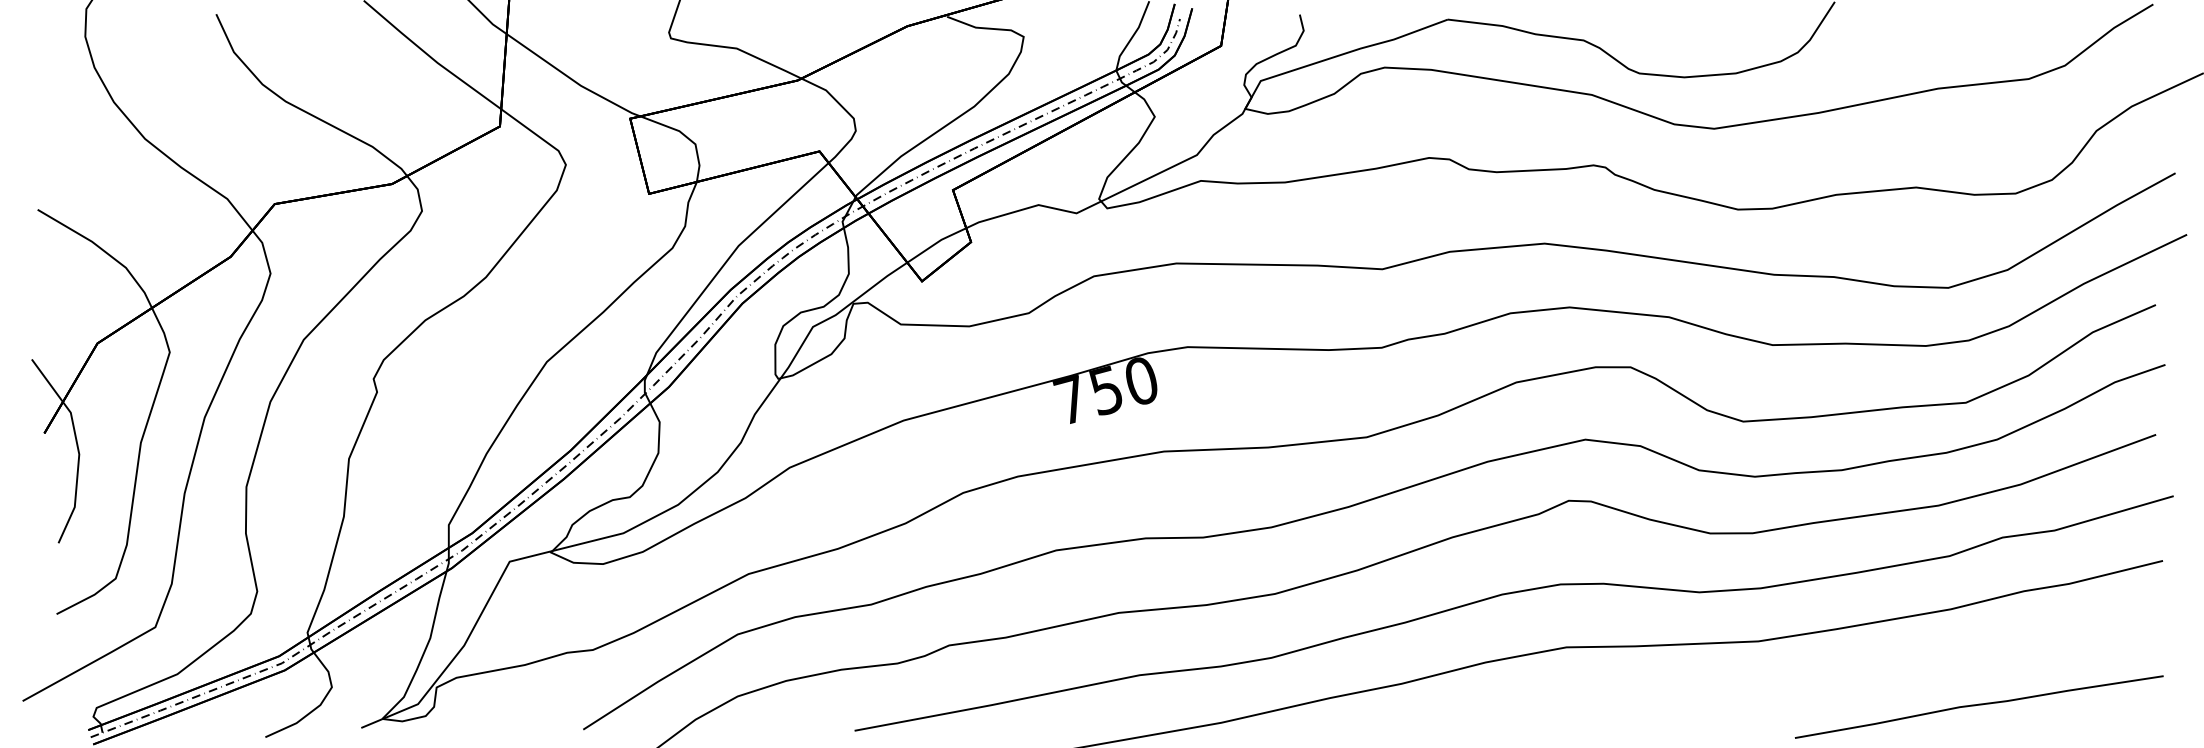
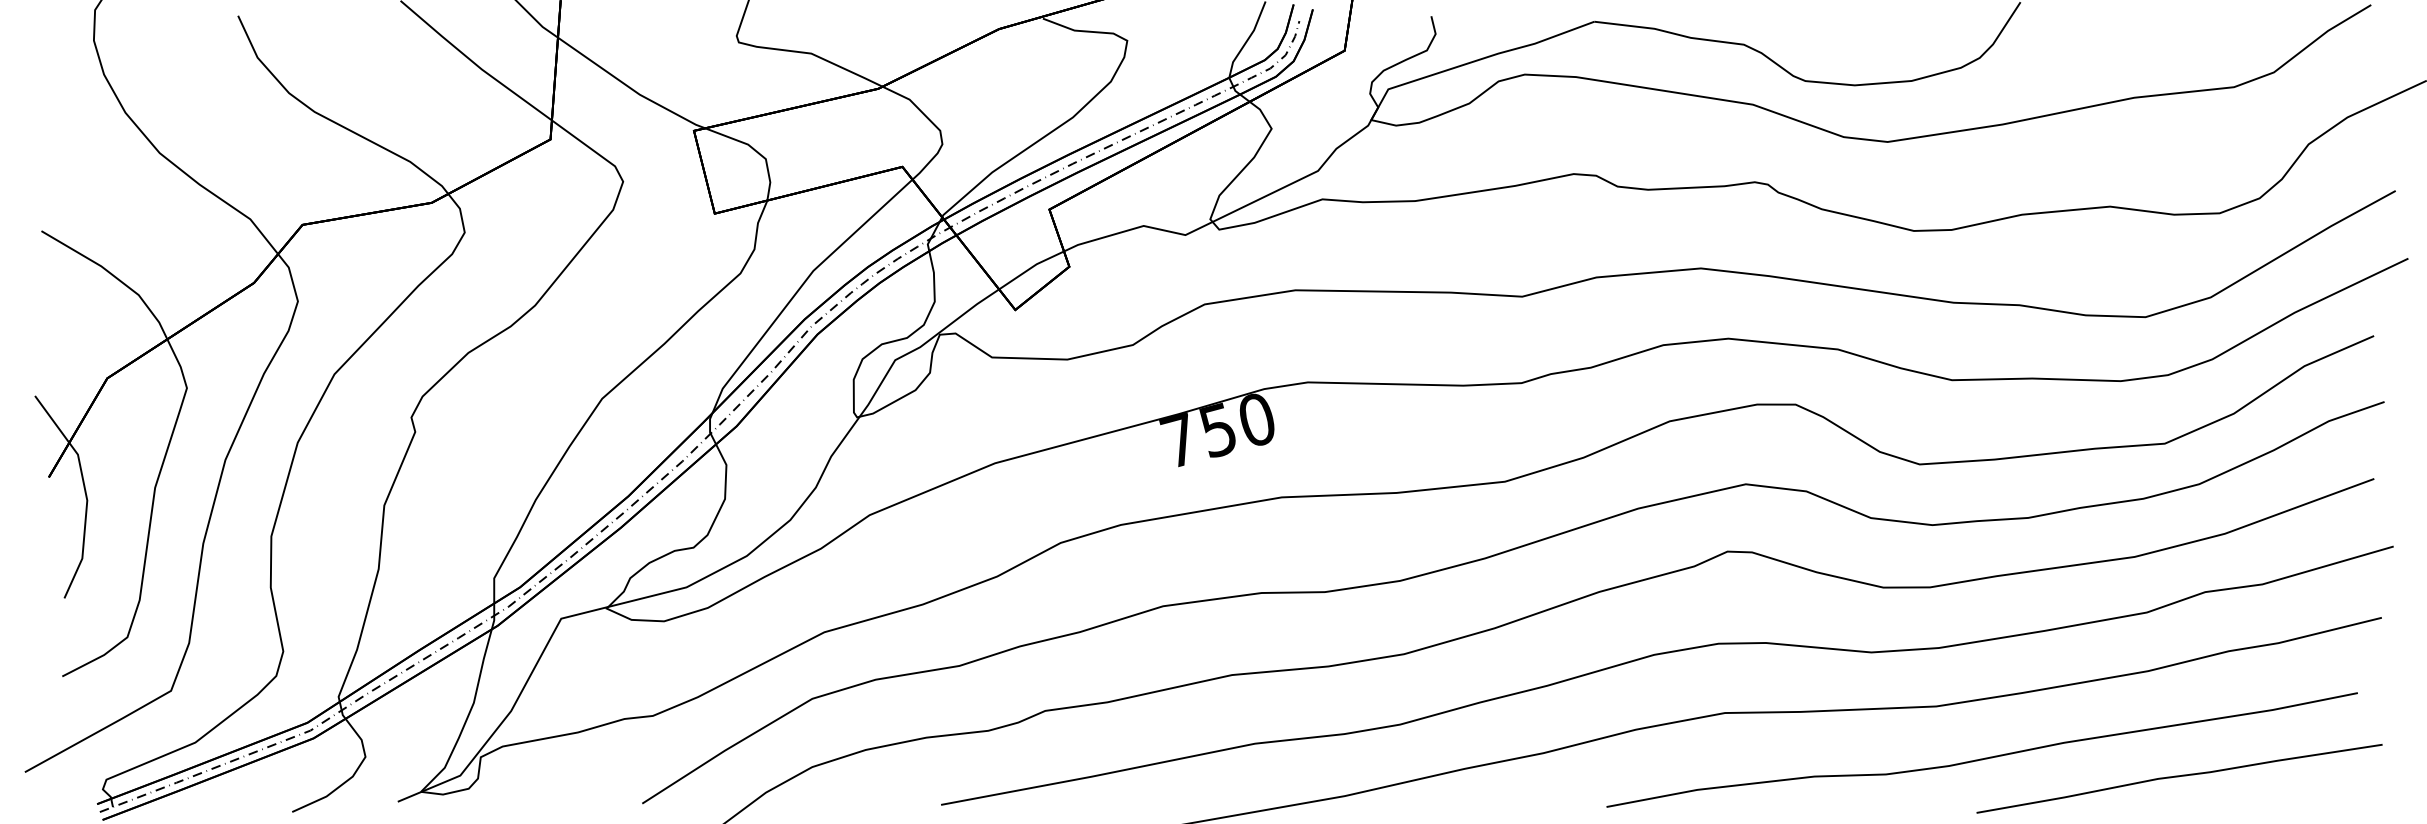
curve: (1803, 687) -> (1985, 757), added

